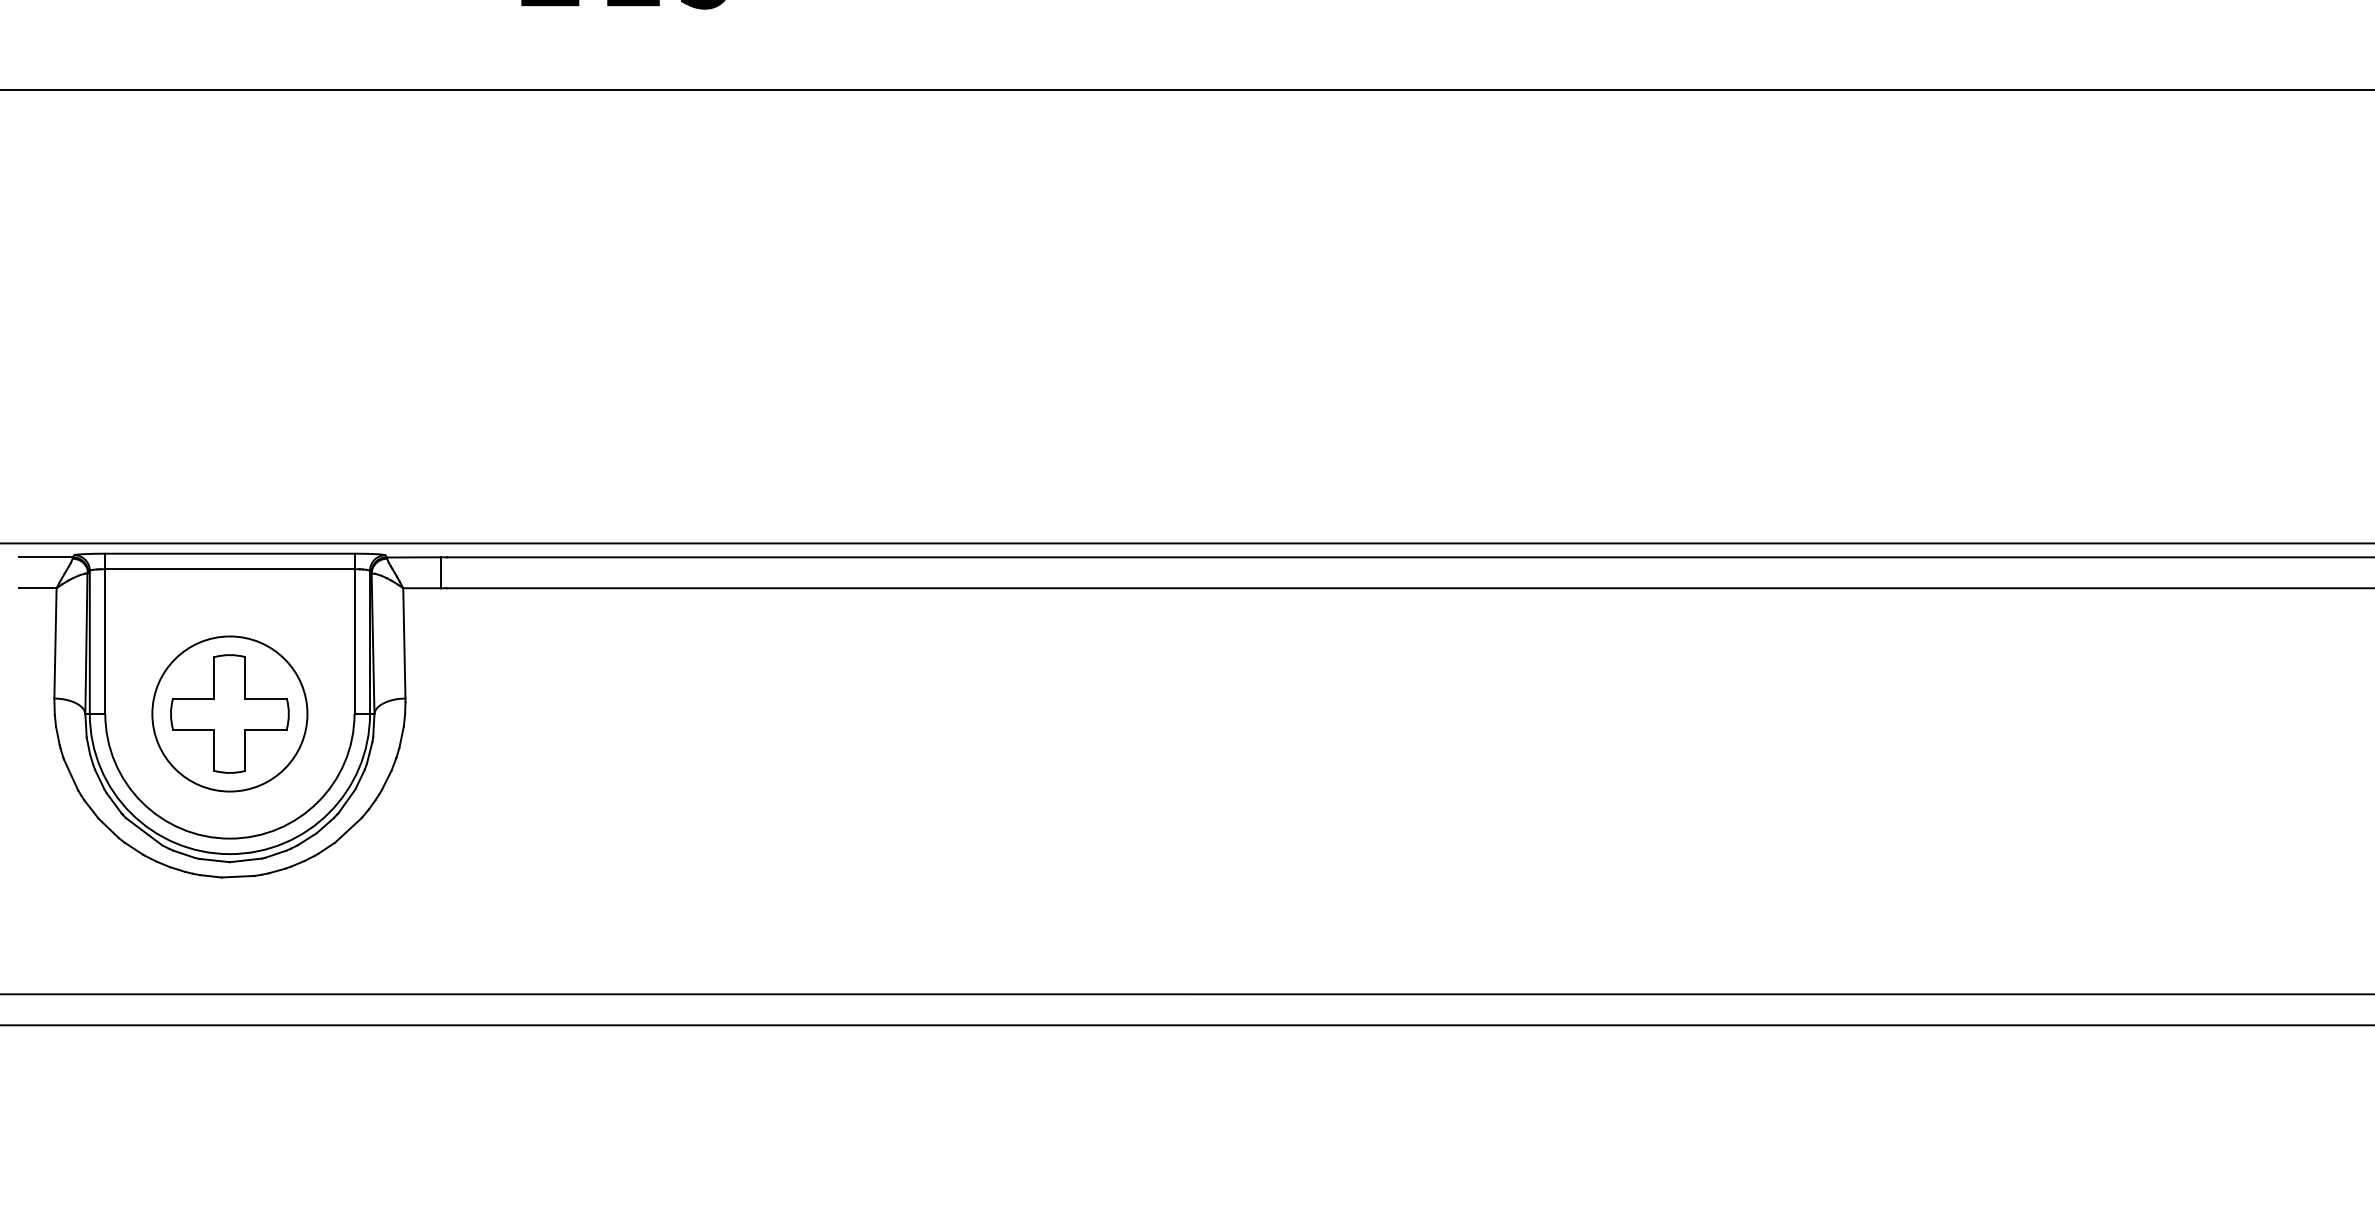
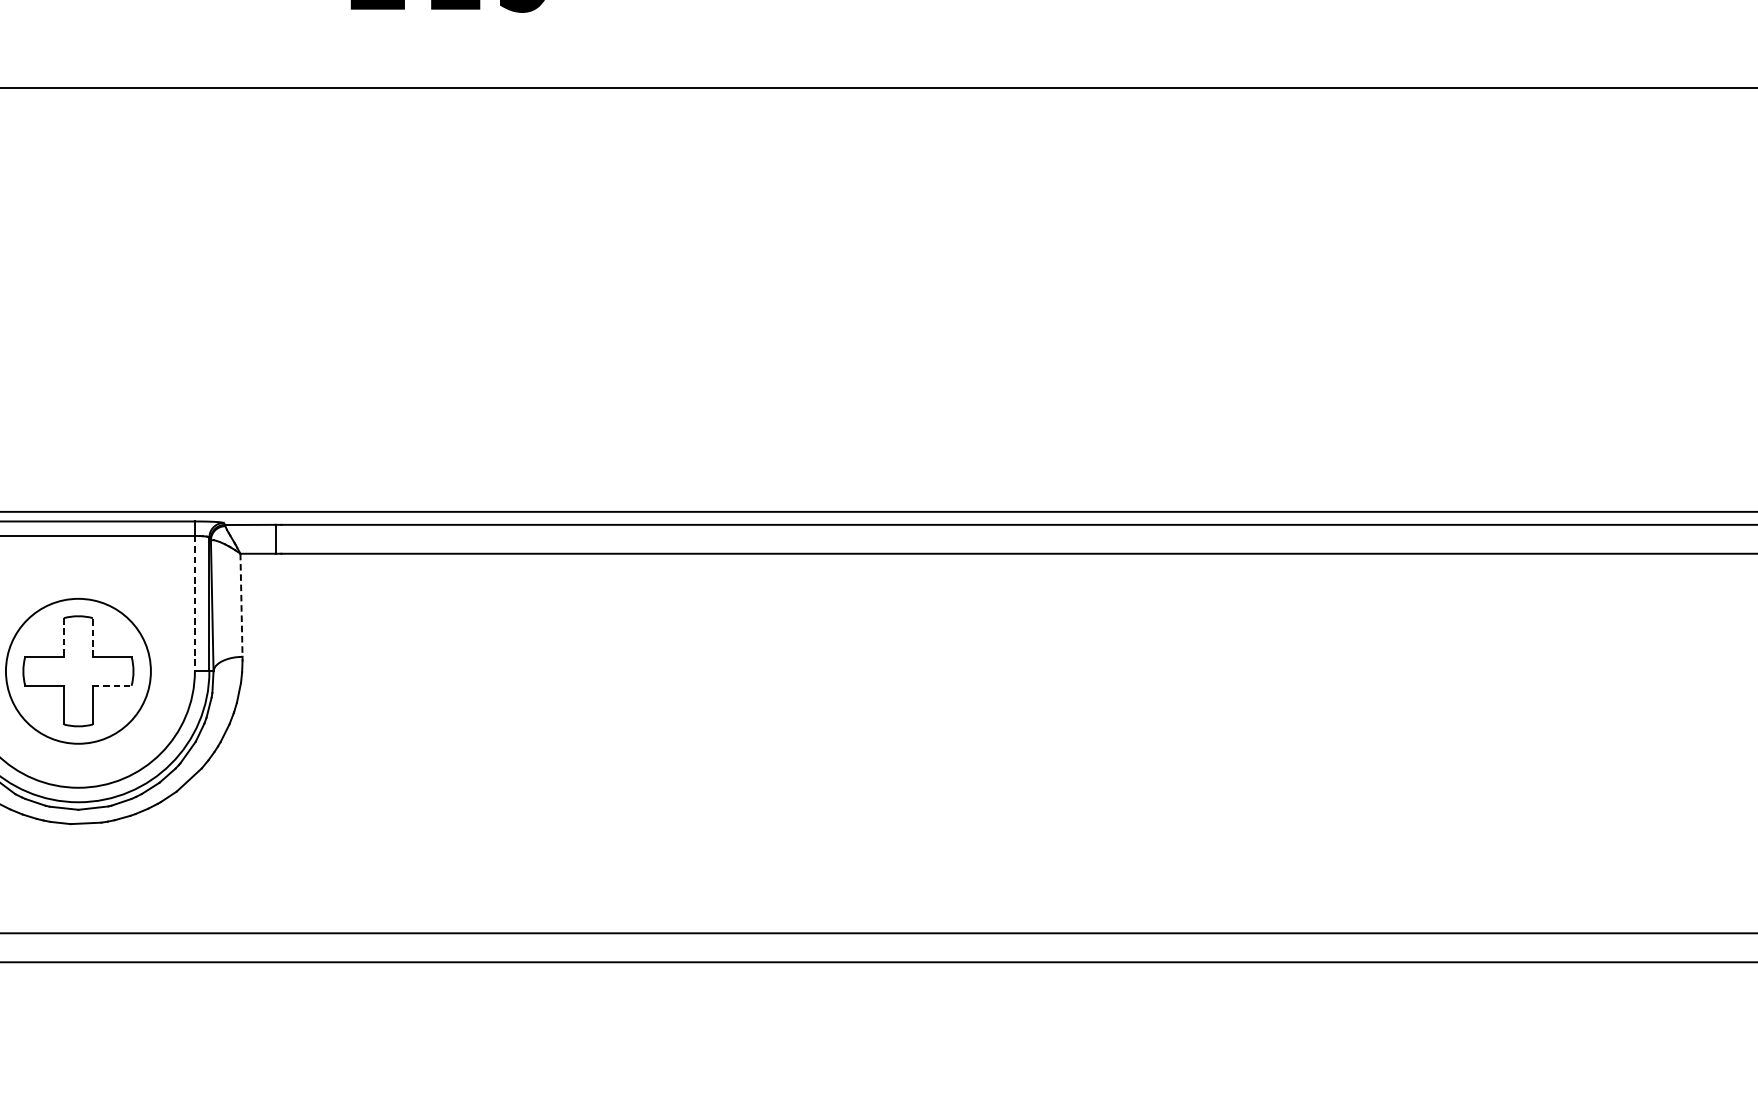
line: (354, 642) -> (194, 604), solid -> dashed
line: (404, 643) -> (241, 605), solid -> dashed
line: (214, 677) -> (64, 637), solid -> dashed
line: (245, 677) -> (93, 637), solid -> dashed
line: (266, 729) -> (112, 685), solid -> dashed

